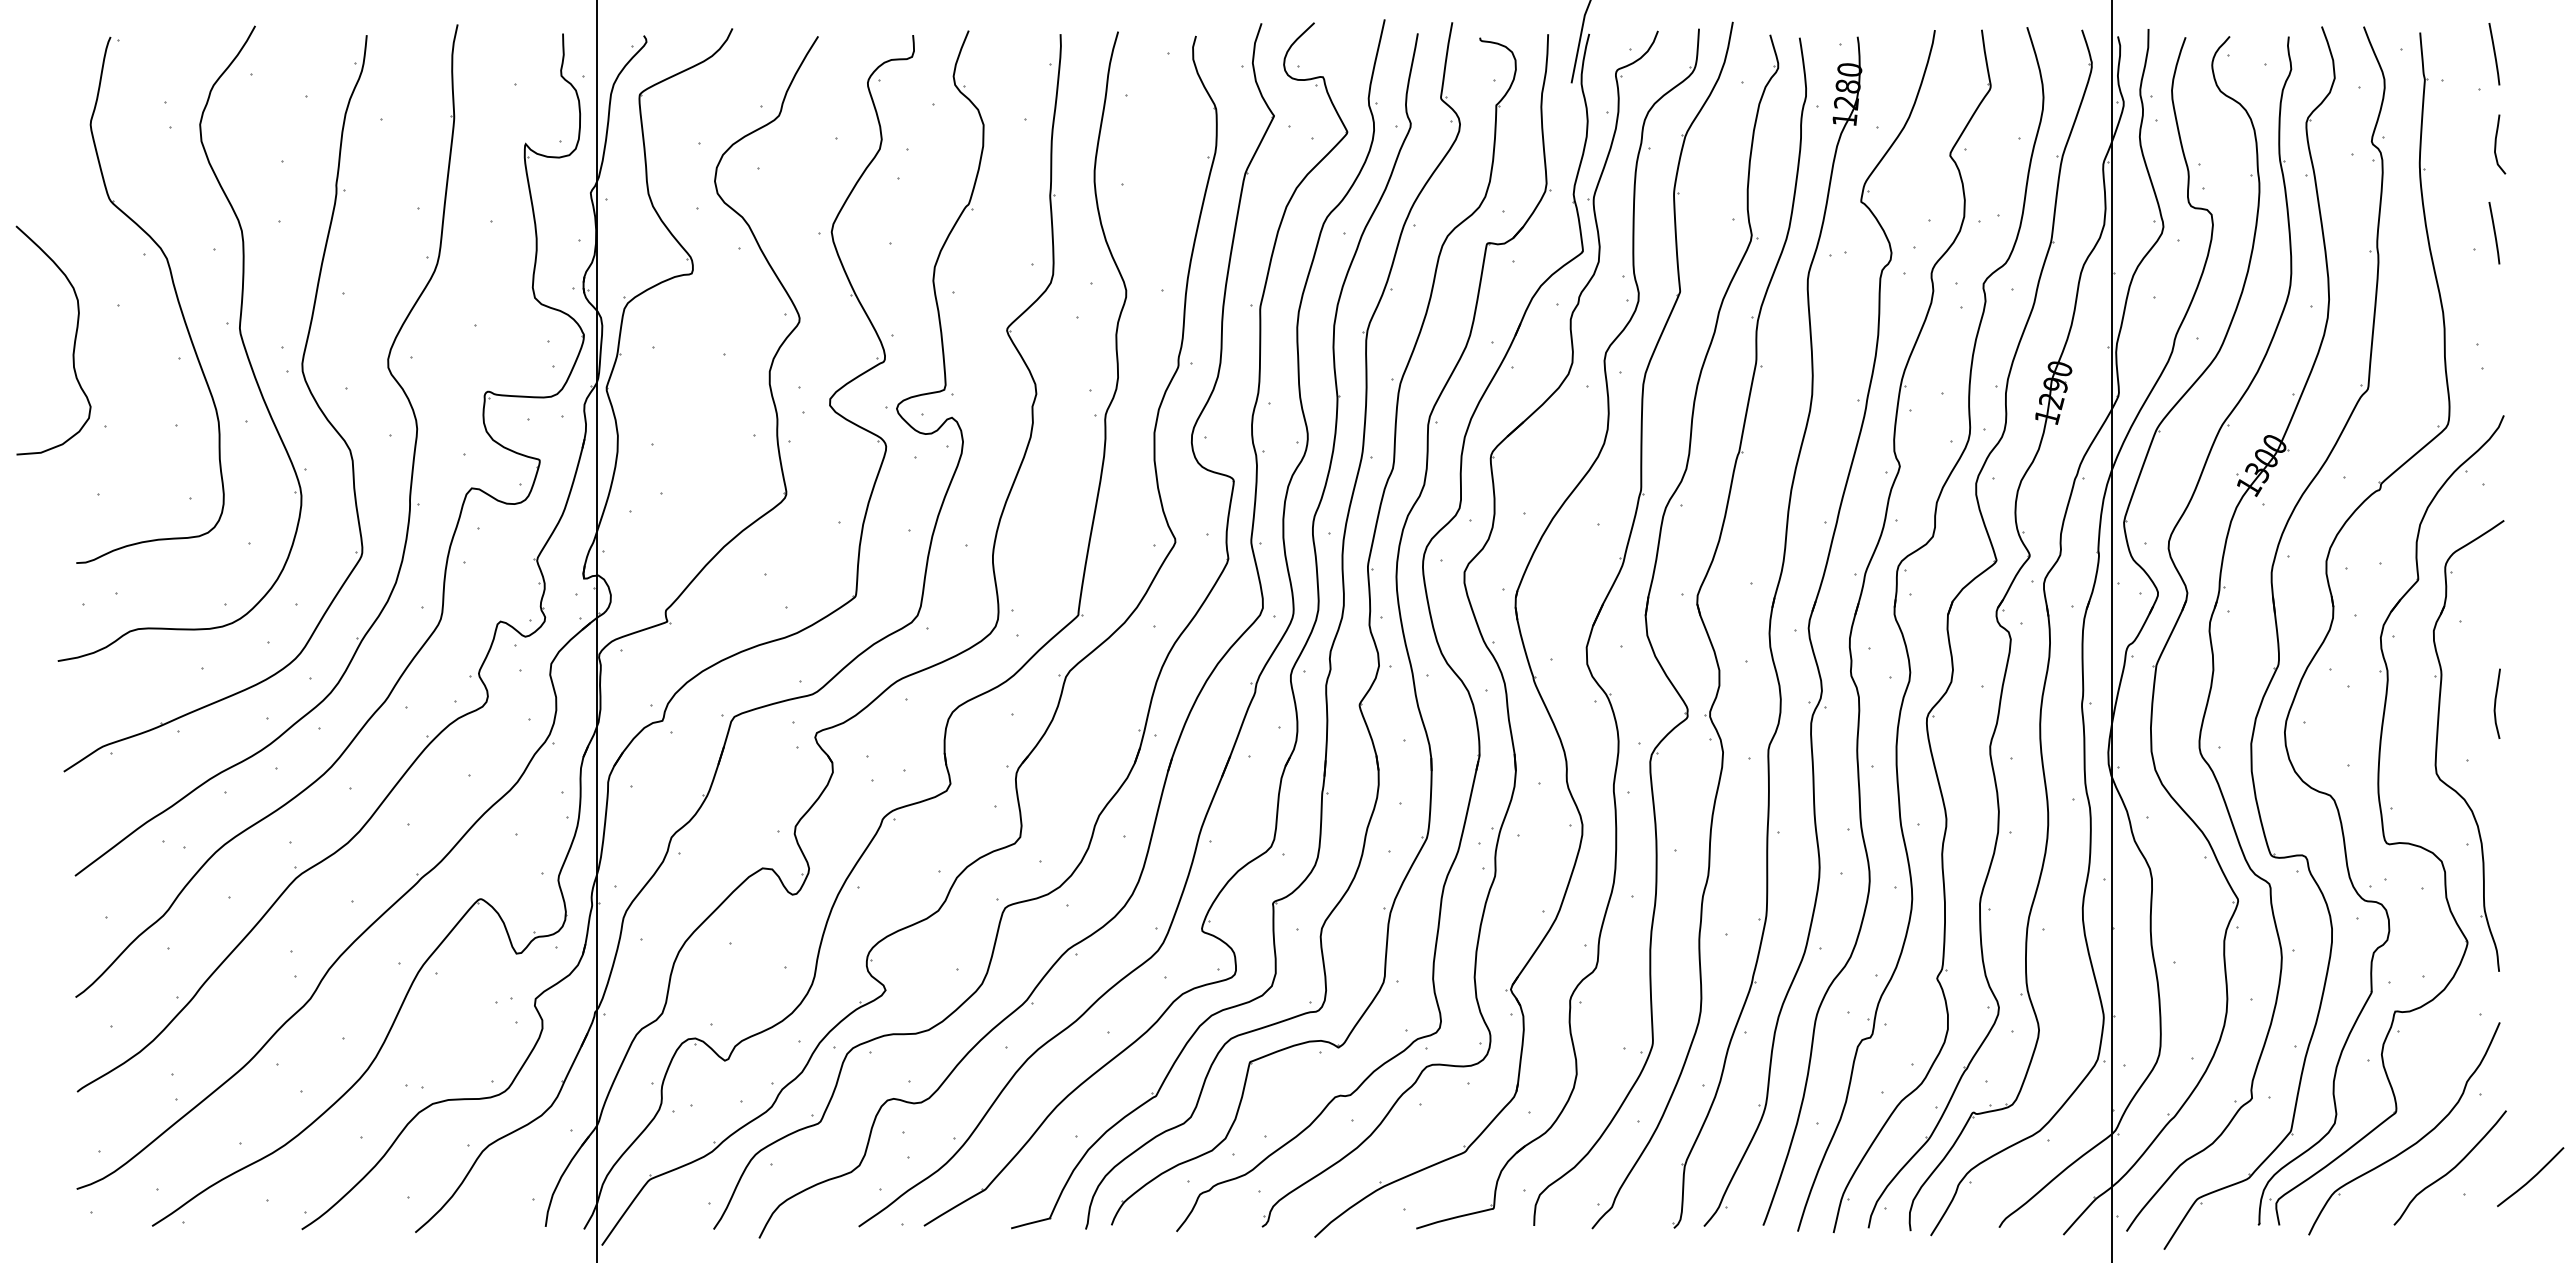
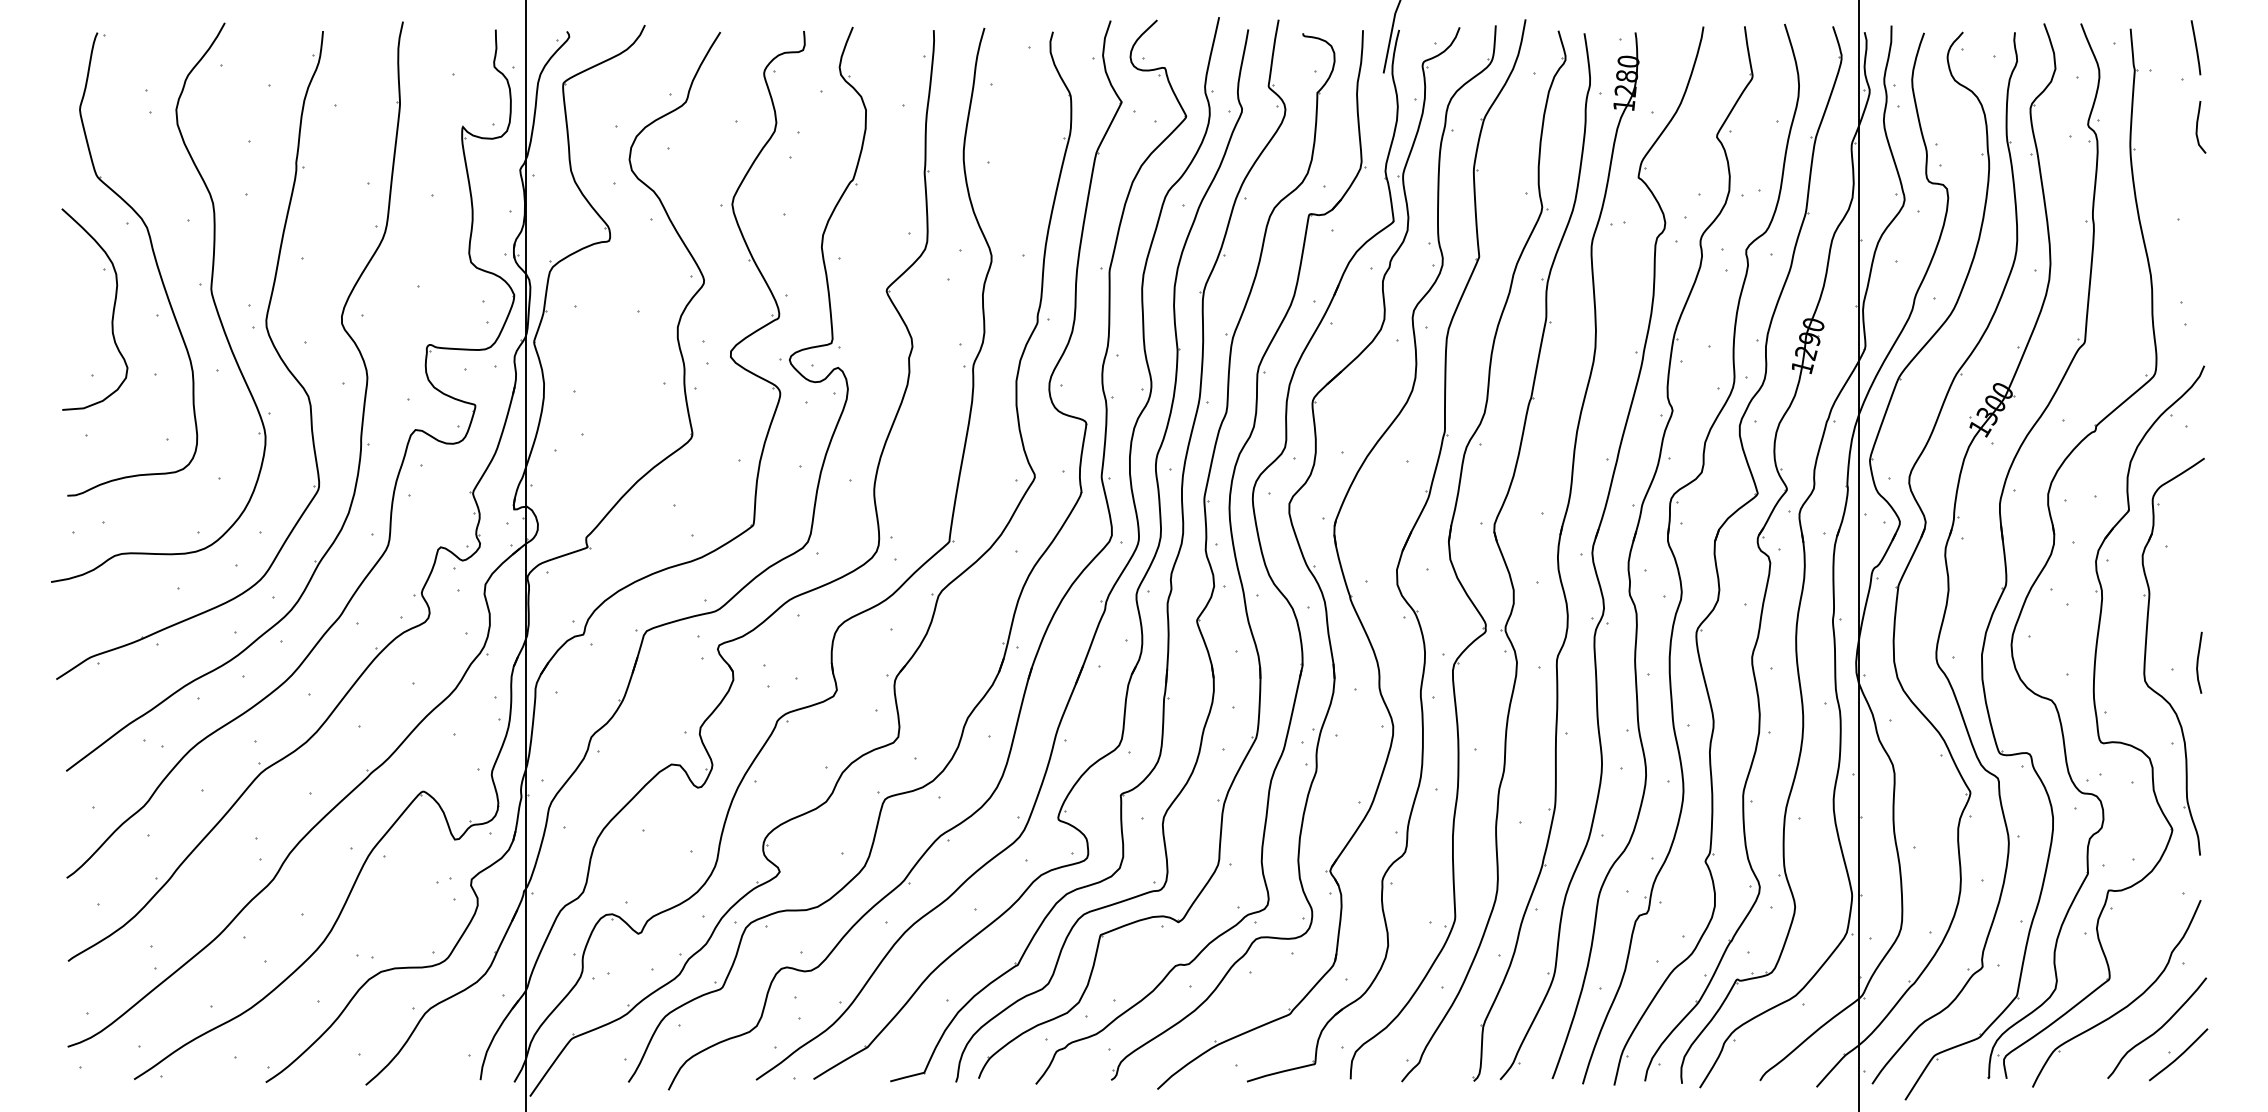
line: (2494, 233) -> (2196, 205), removed
curve: (73, 344) -> (112, 313), moved
curve: (2496, 703) -> (2198, 662), moved
curve: (2531, 1177) -> (2179, 1055), moved

